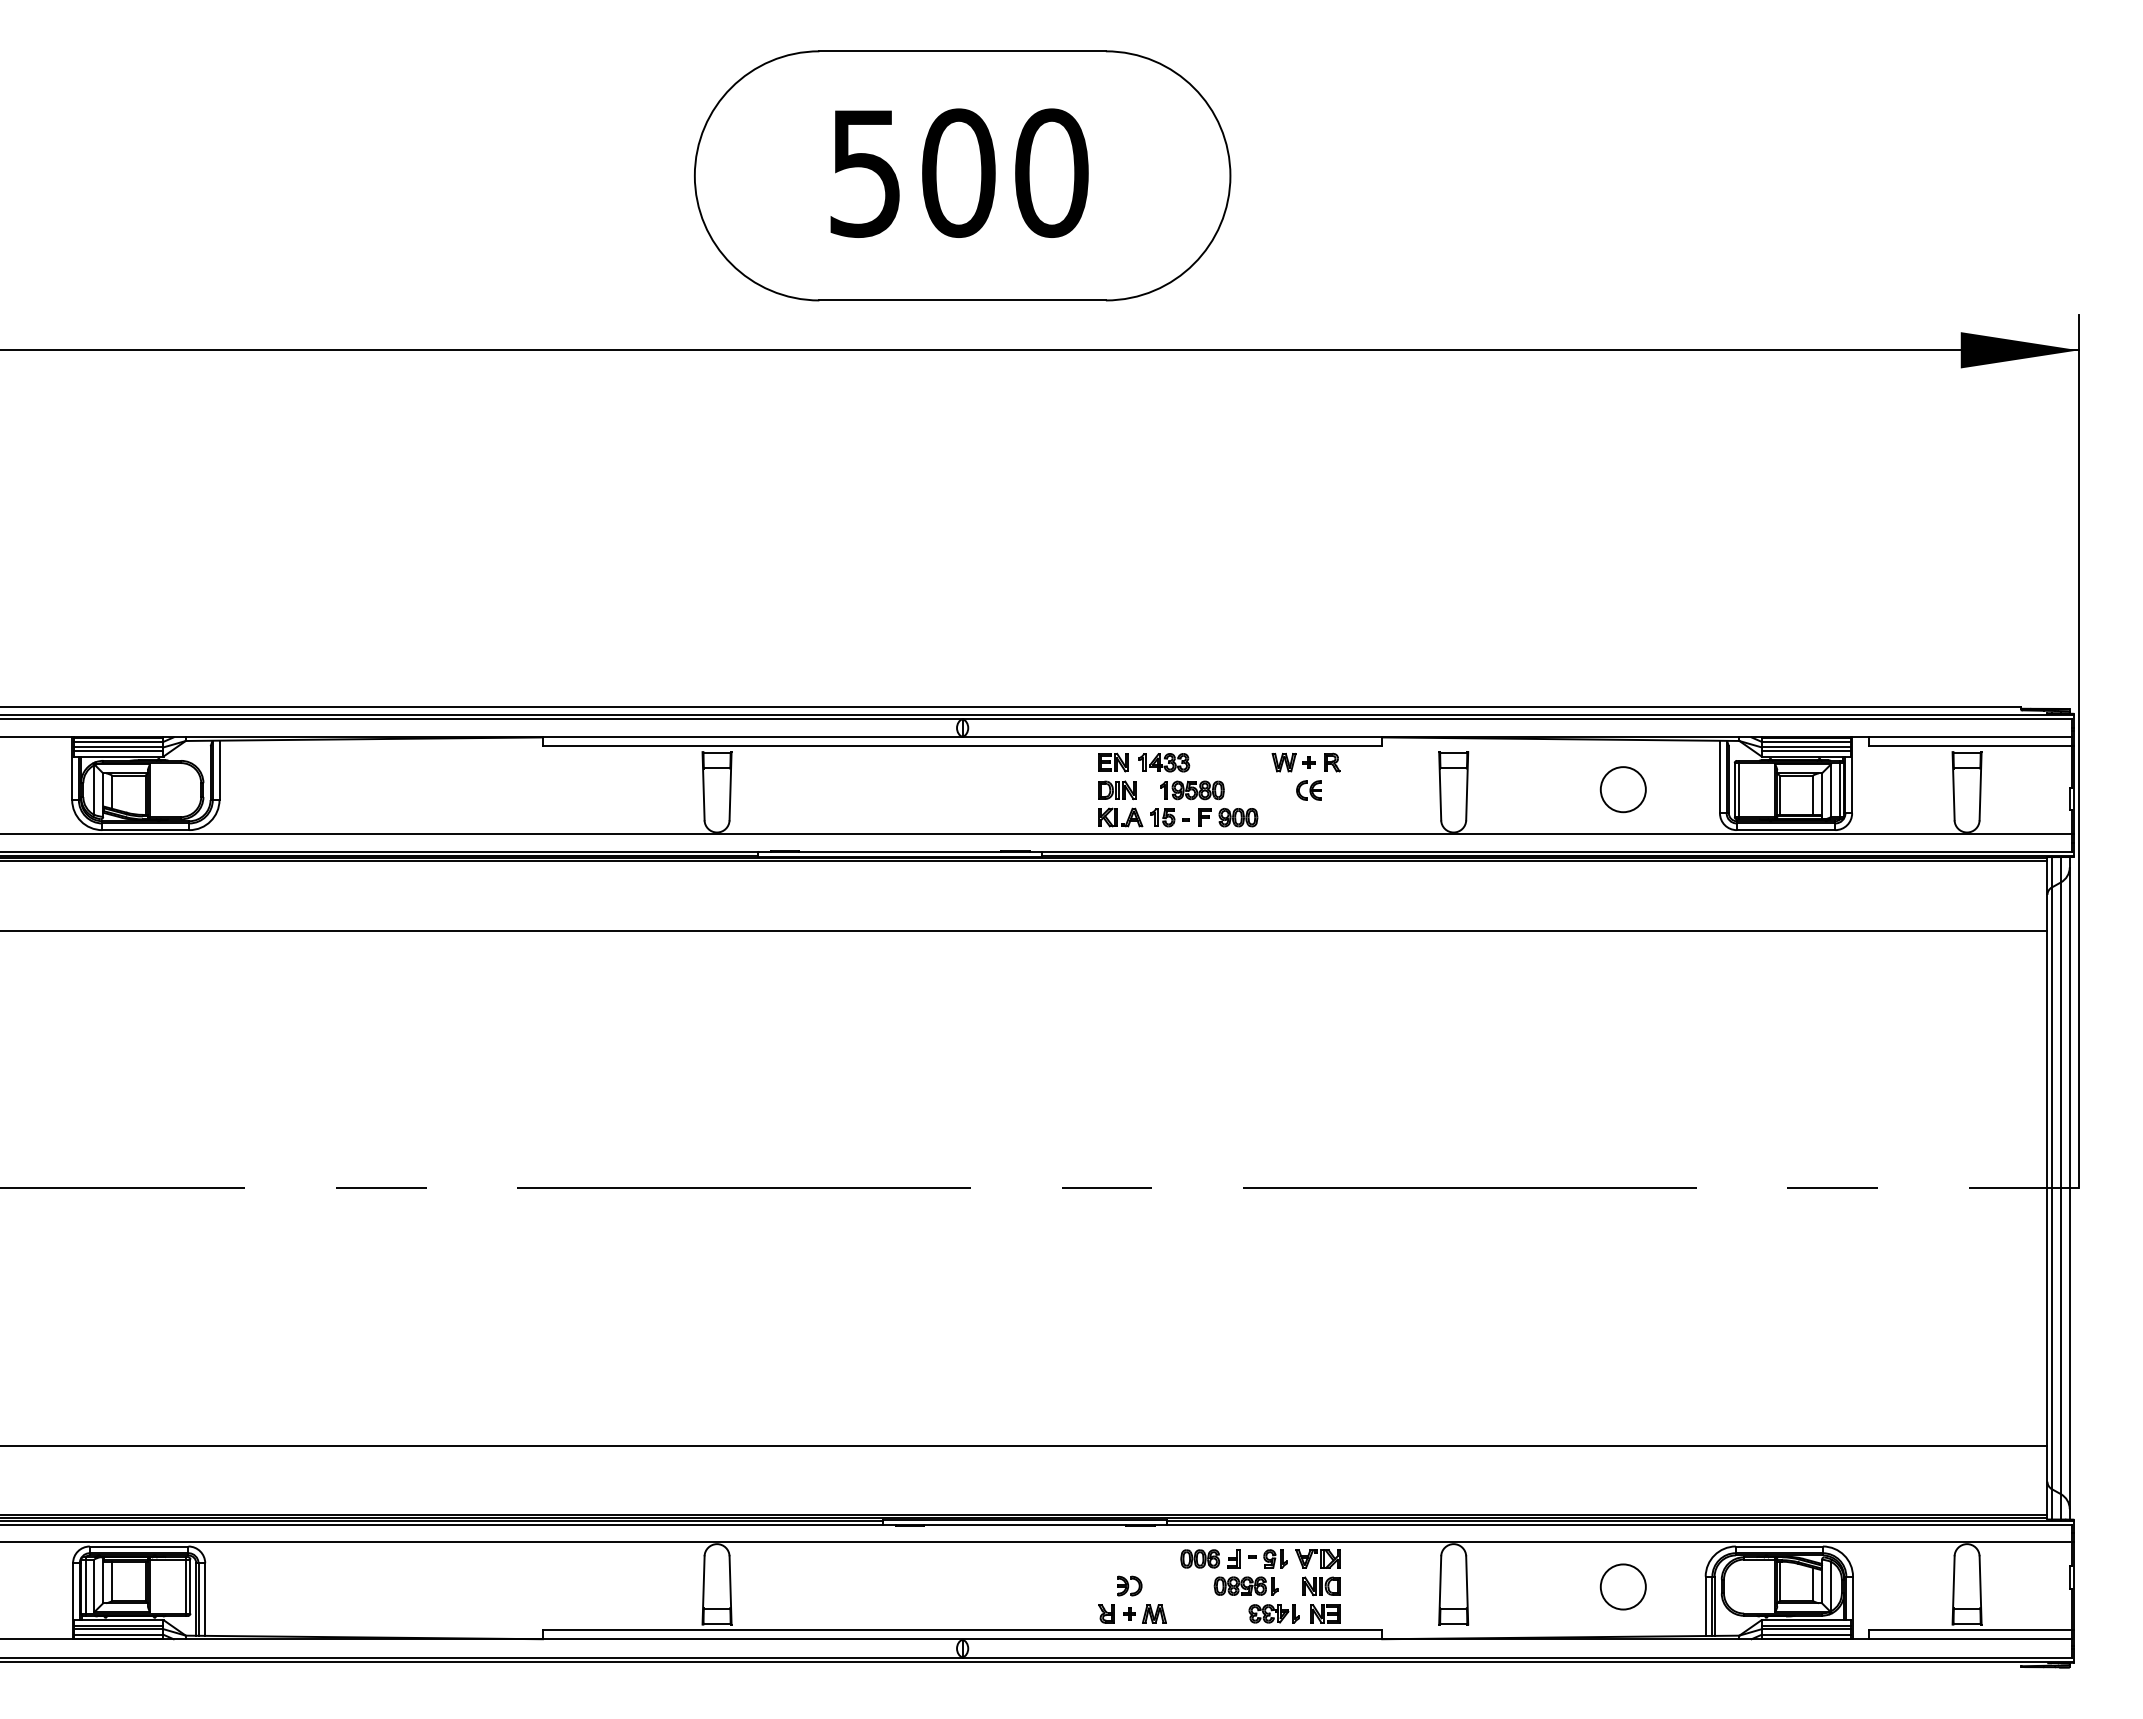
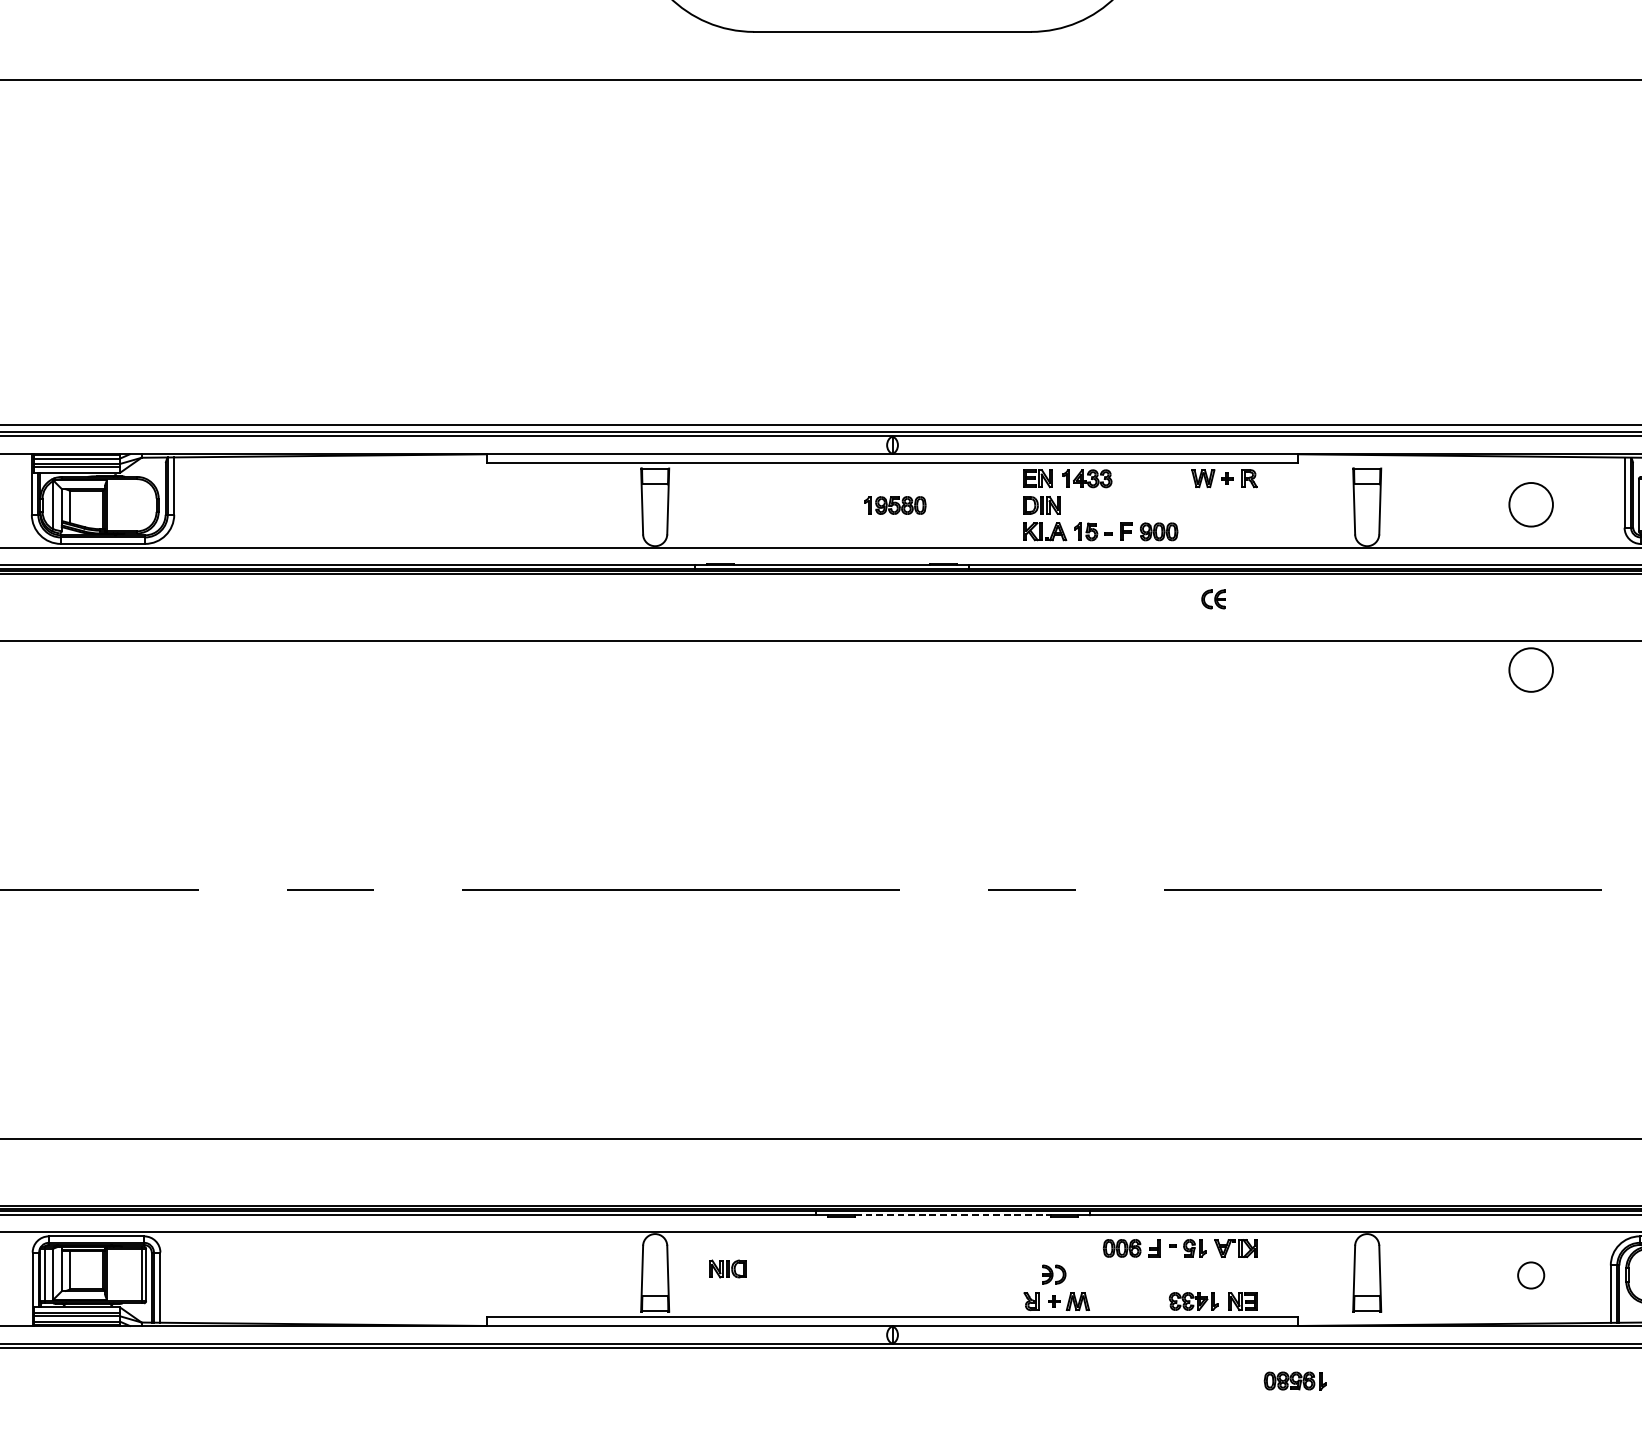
part: (1192, 790) -> (895, 505), moved
part: (1308, 790) -> (1213, 599), moved
circle: (1622, 960) -> (1530, 669), added
line: (1025, 1524) -> (953, 1215), solid -> dashed
part: (1245, 1585) -> (1294, 1380), moved
part: (1321, 1586) -> (728, 1269), moved
circle: (1622, 1586) -> (1530, 1275), size x0.6

